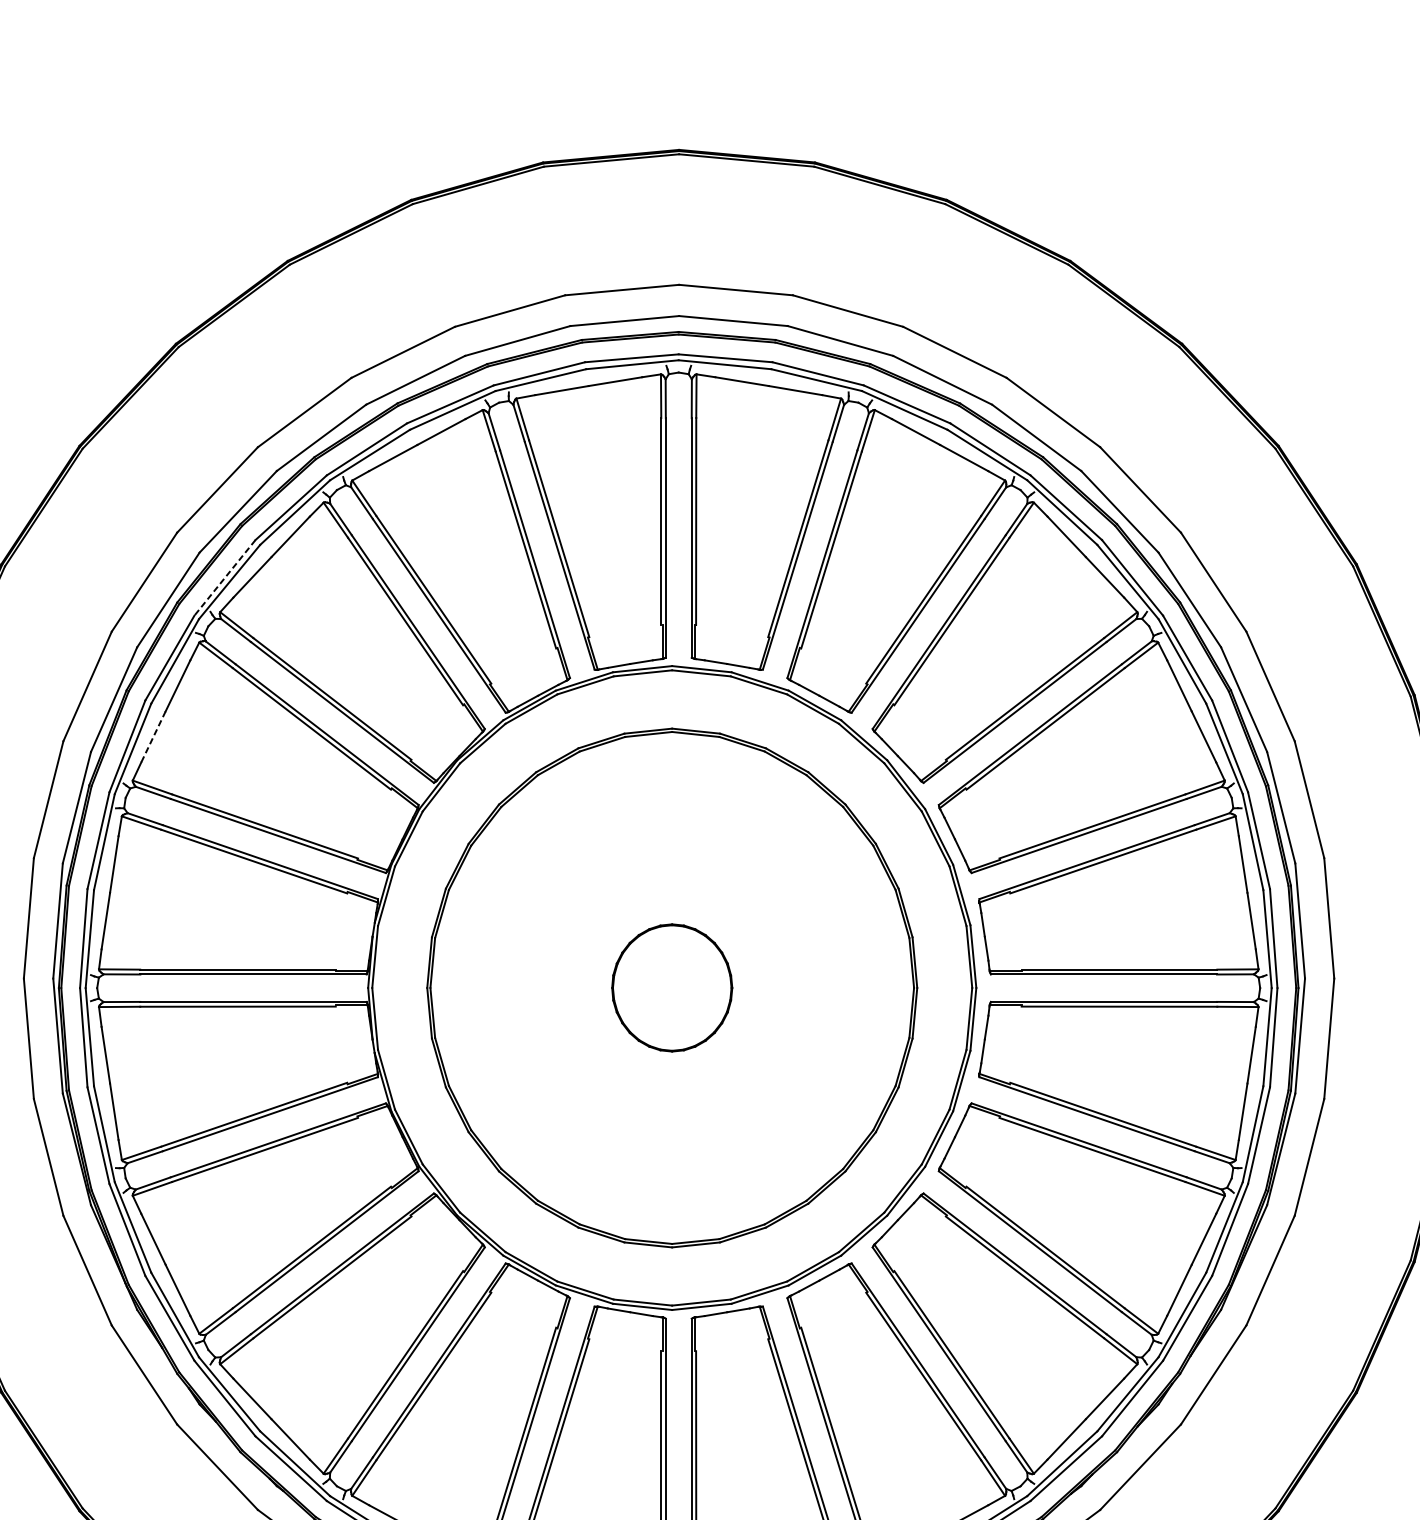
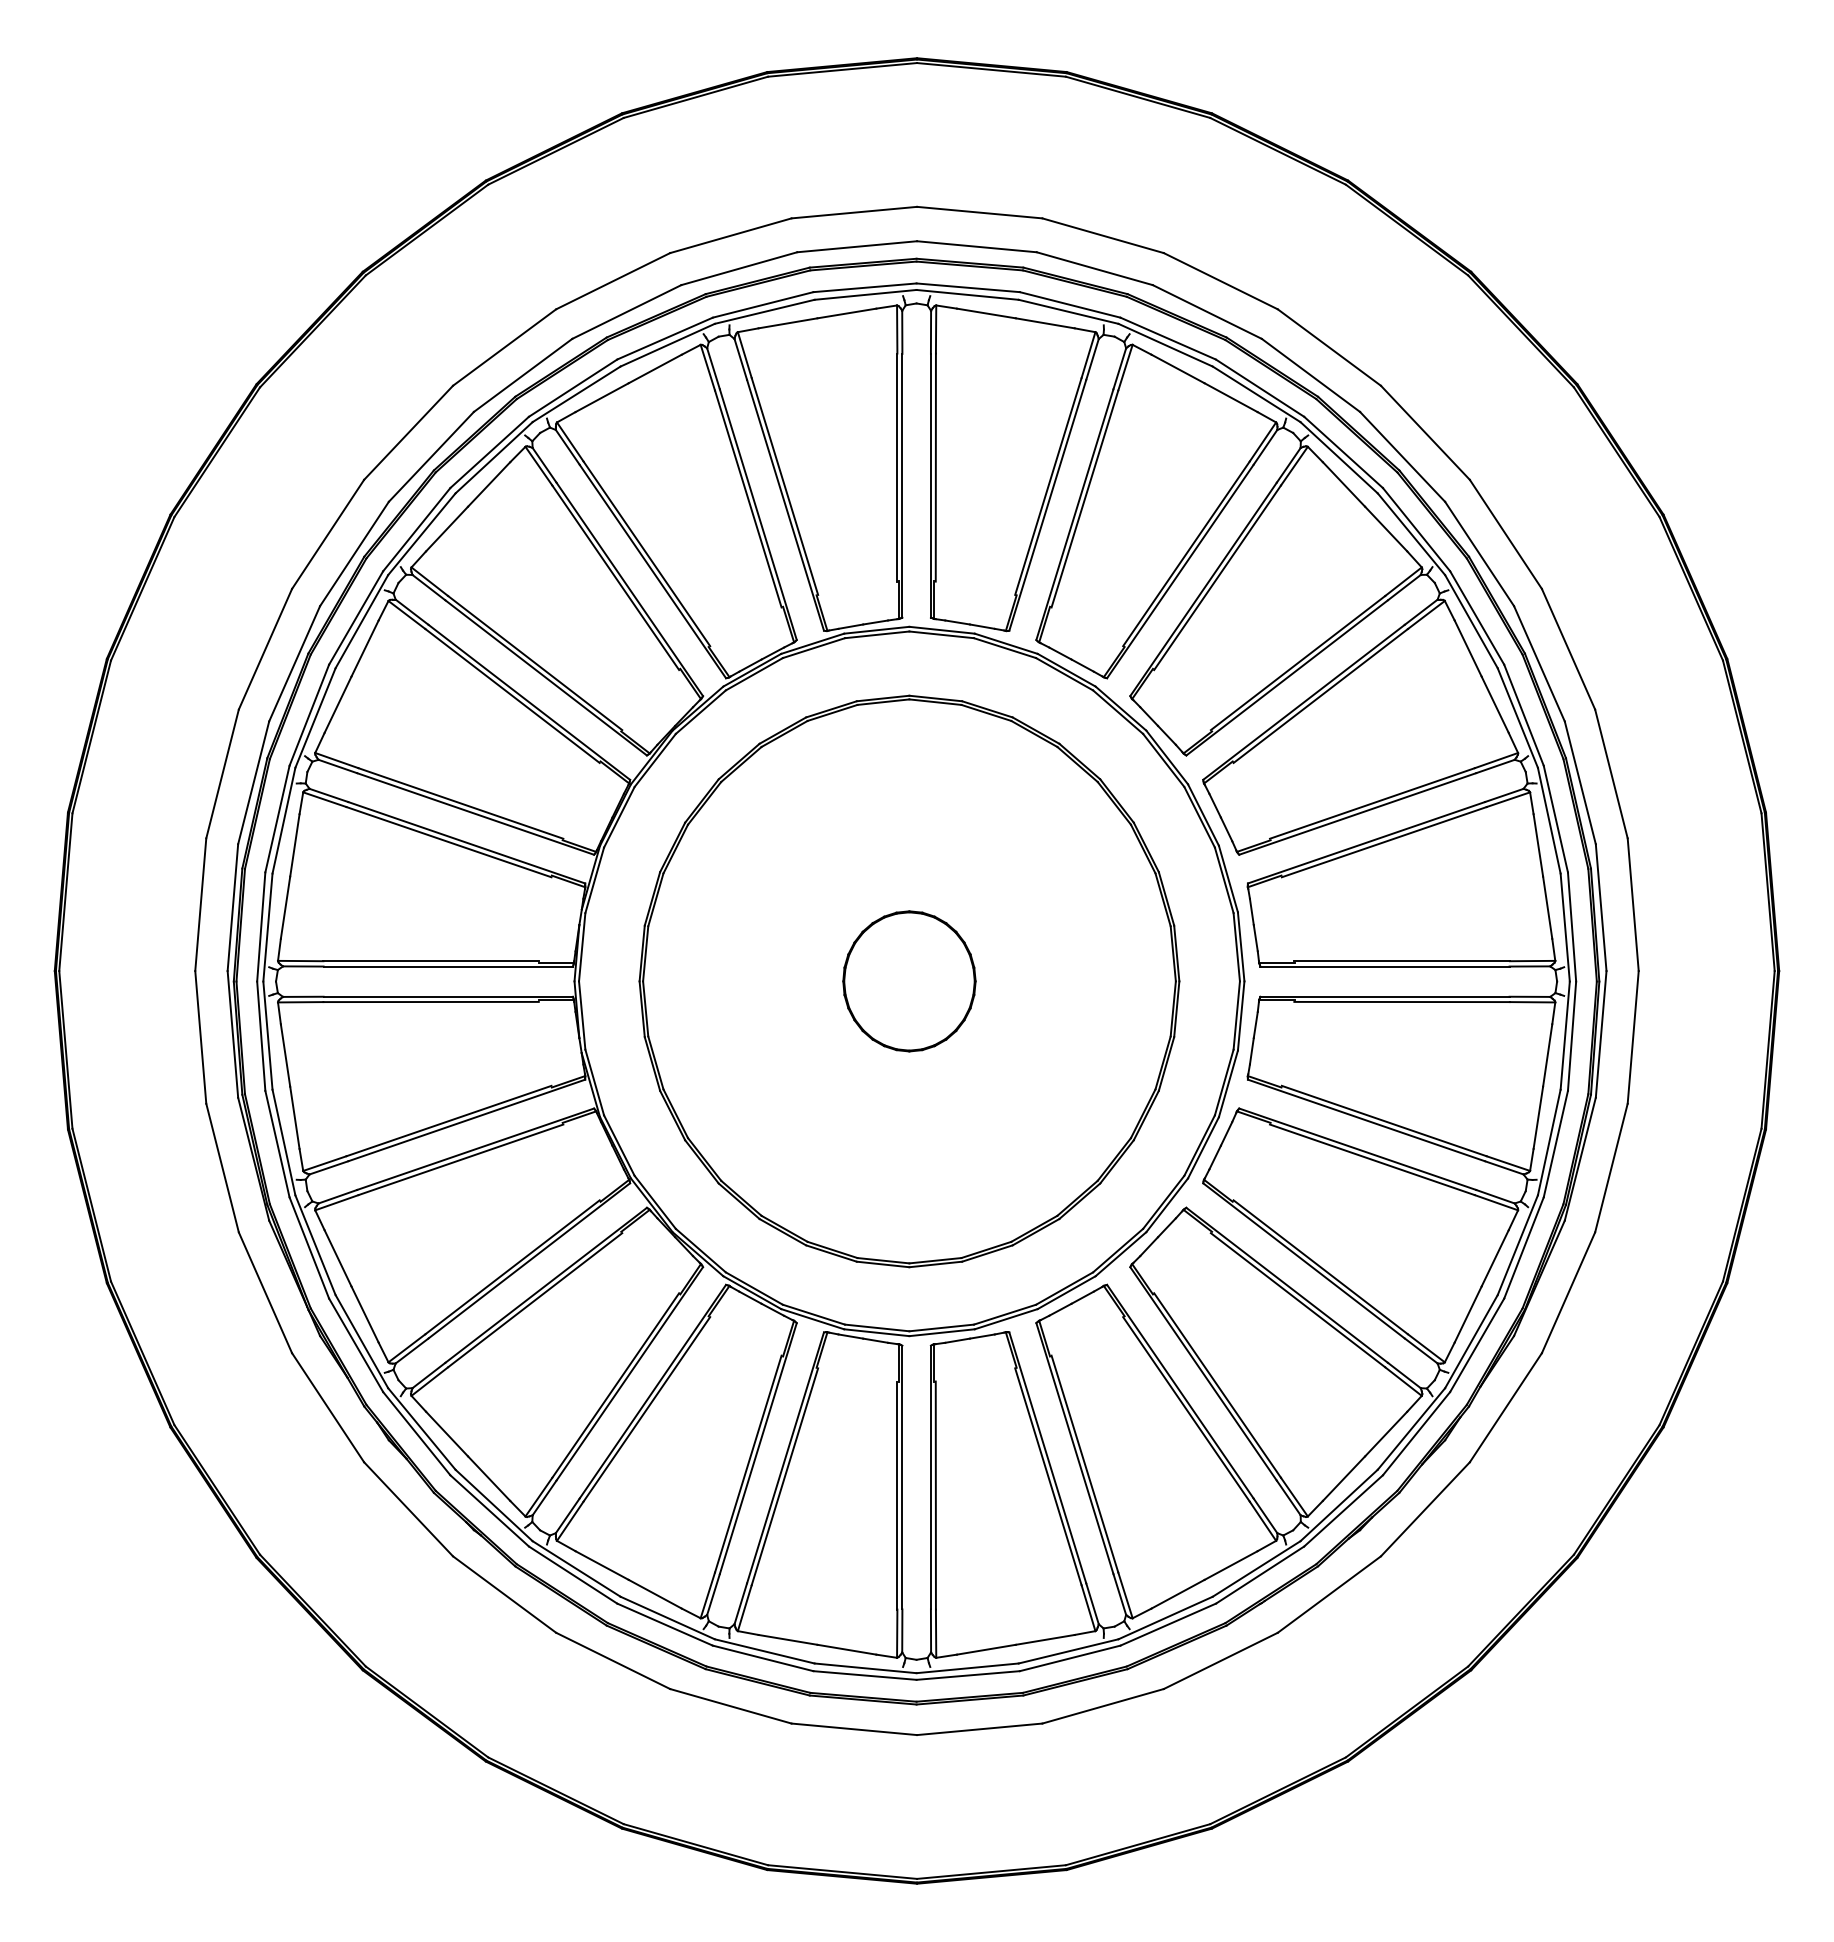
line: (224, 577) -> (416, 529), dashed -> solid
line: (153, 737) -> (337, 705), dashed -> solid

